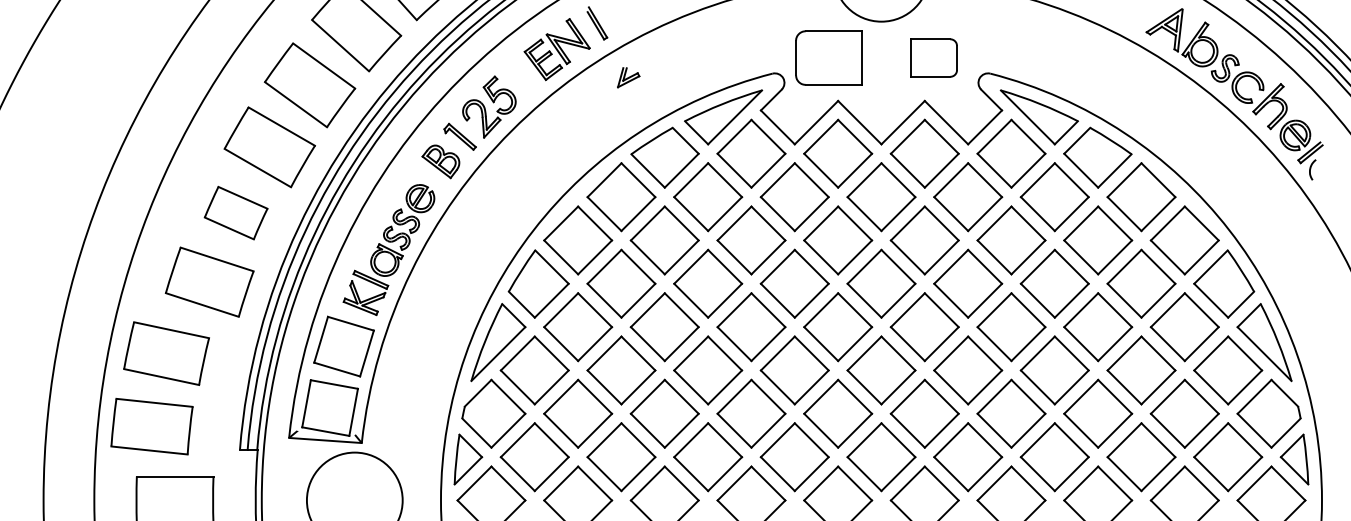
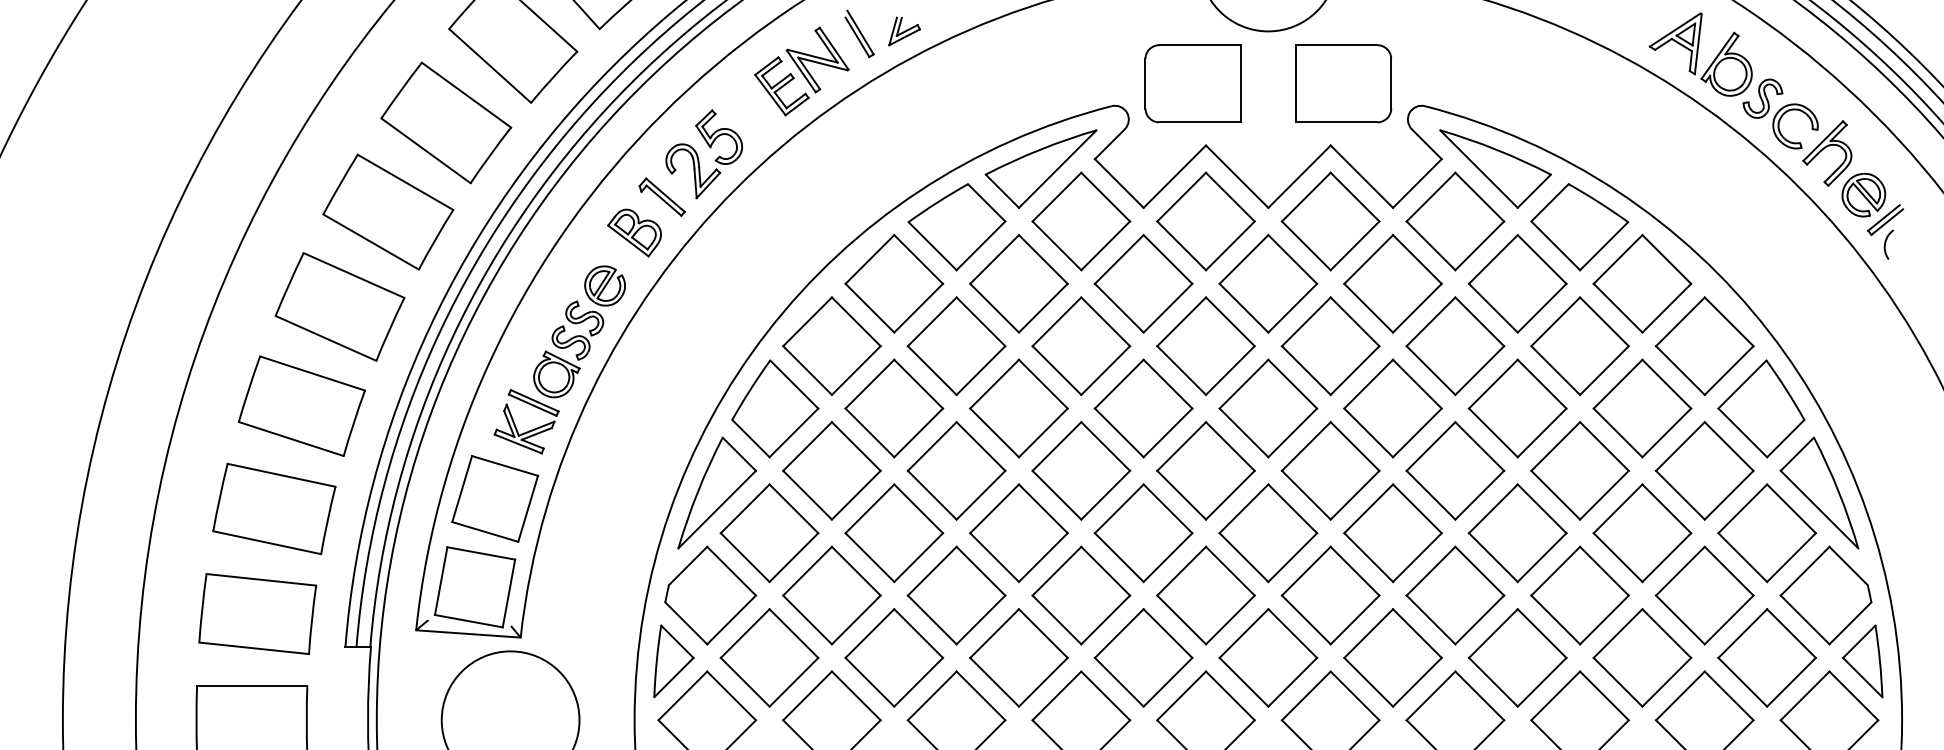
part: (933, 57) -> (1343, 82), size x1.43
part: (628, 77) -> (904, 31), moved
part: (235, 212) -> (338, 305), size x1.43
part: (166, 353) -> (274, 508), moved
part: (151, 426) -> (256, 613), moved

